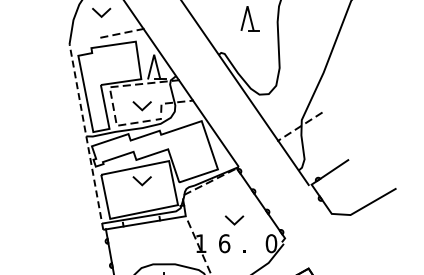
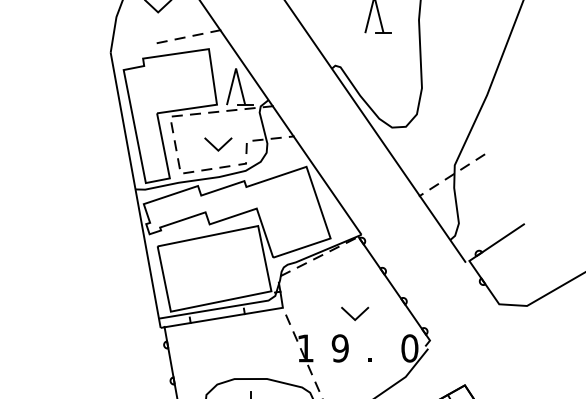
line: (86, 136) -> (135, 189), dashed -> solid
line: (140, 182) -> (215, 257), removed
text: (224, 243) -> (340, 348), 6 -> 9

